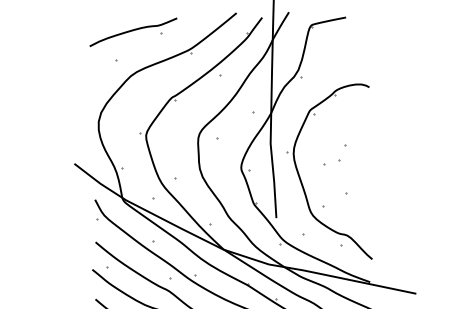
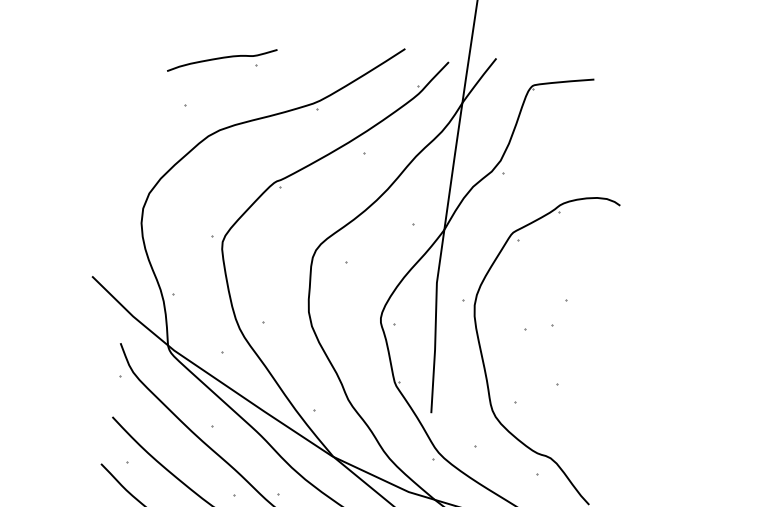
part: (133, 31) -> (222, 59), size x0.7

